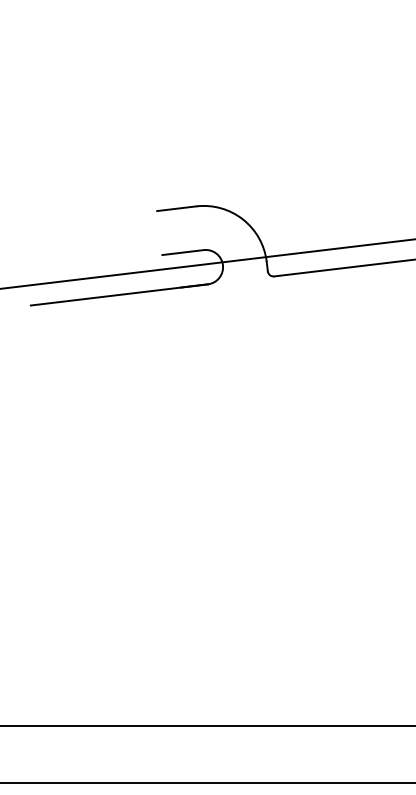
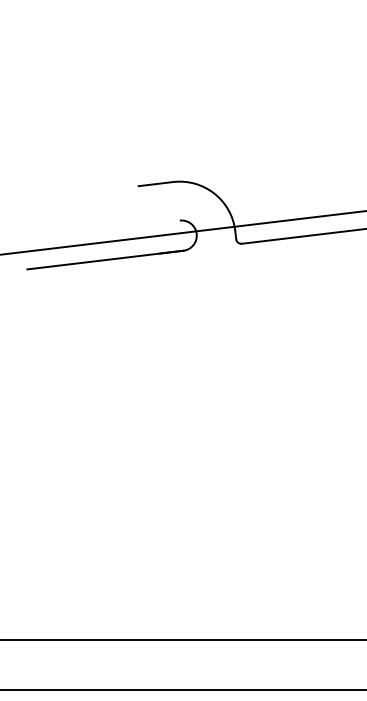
line: (183, 252) -> (161, 222), removed

